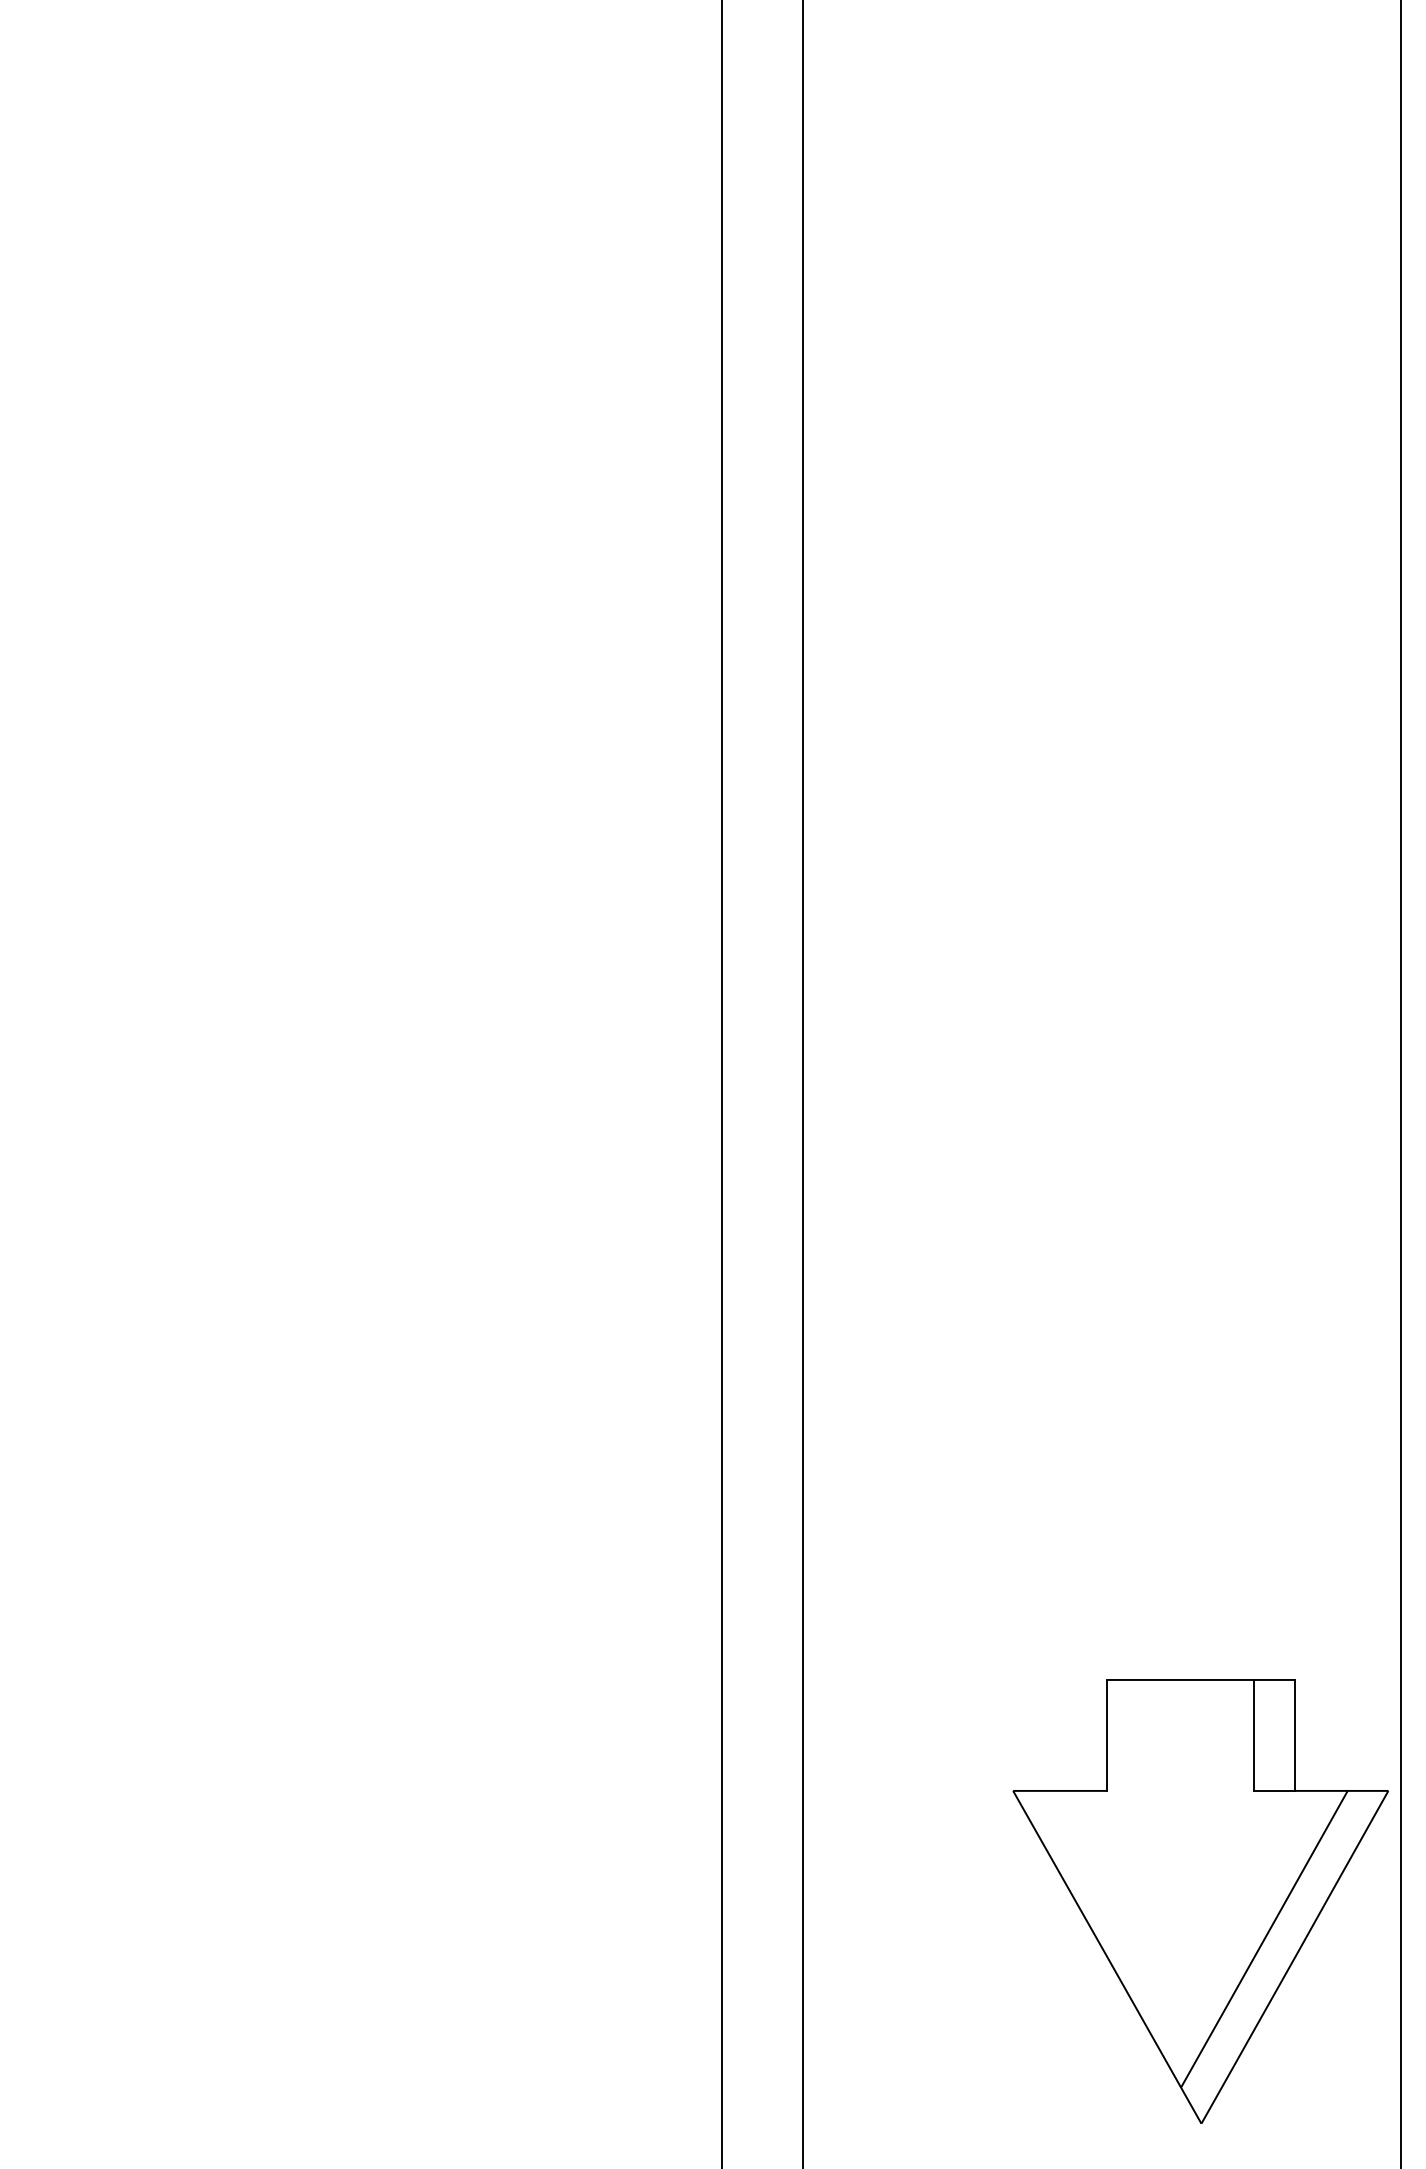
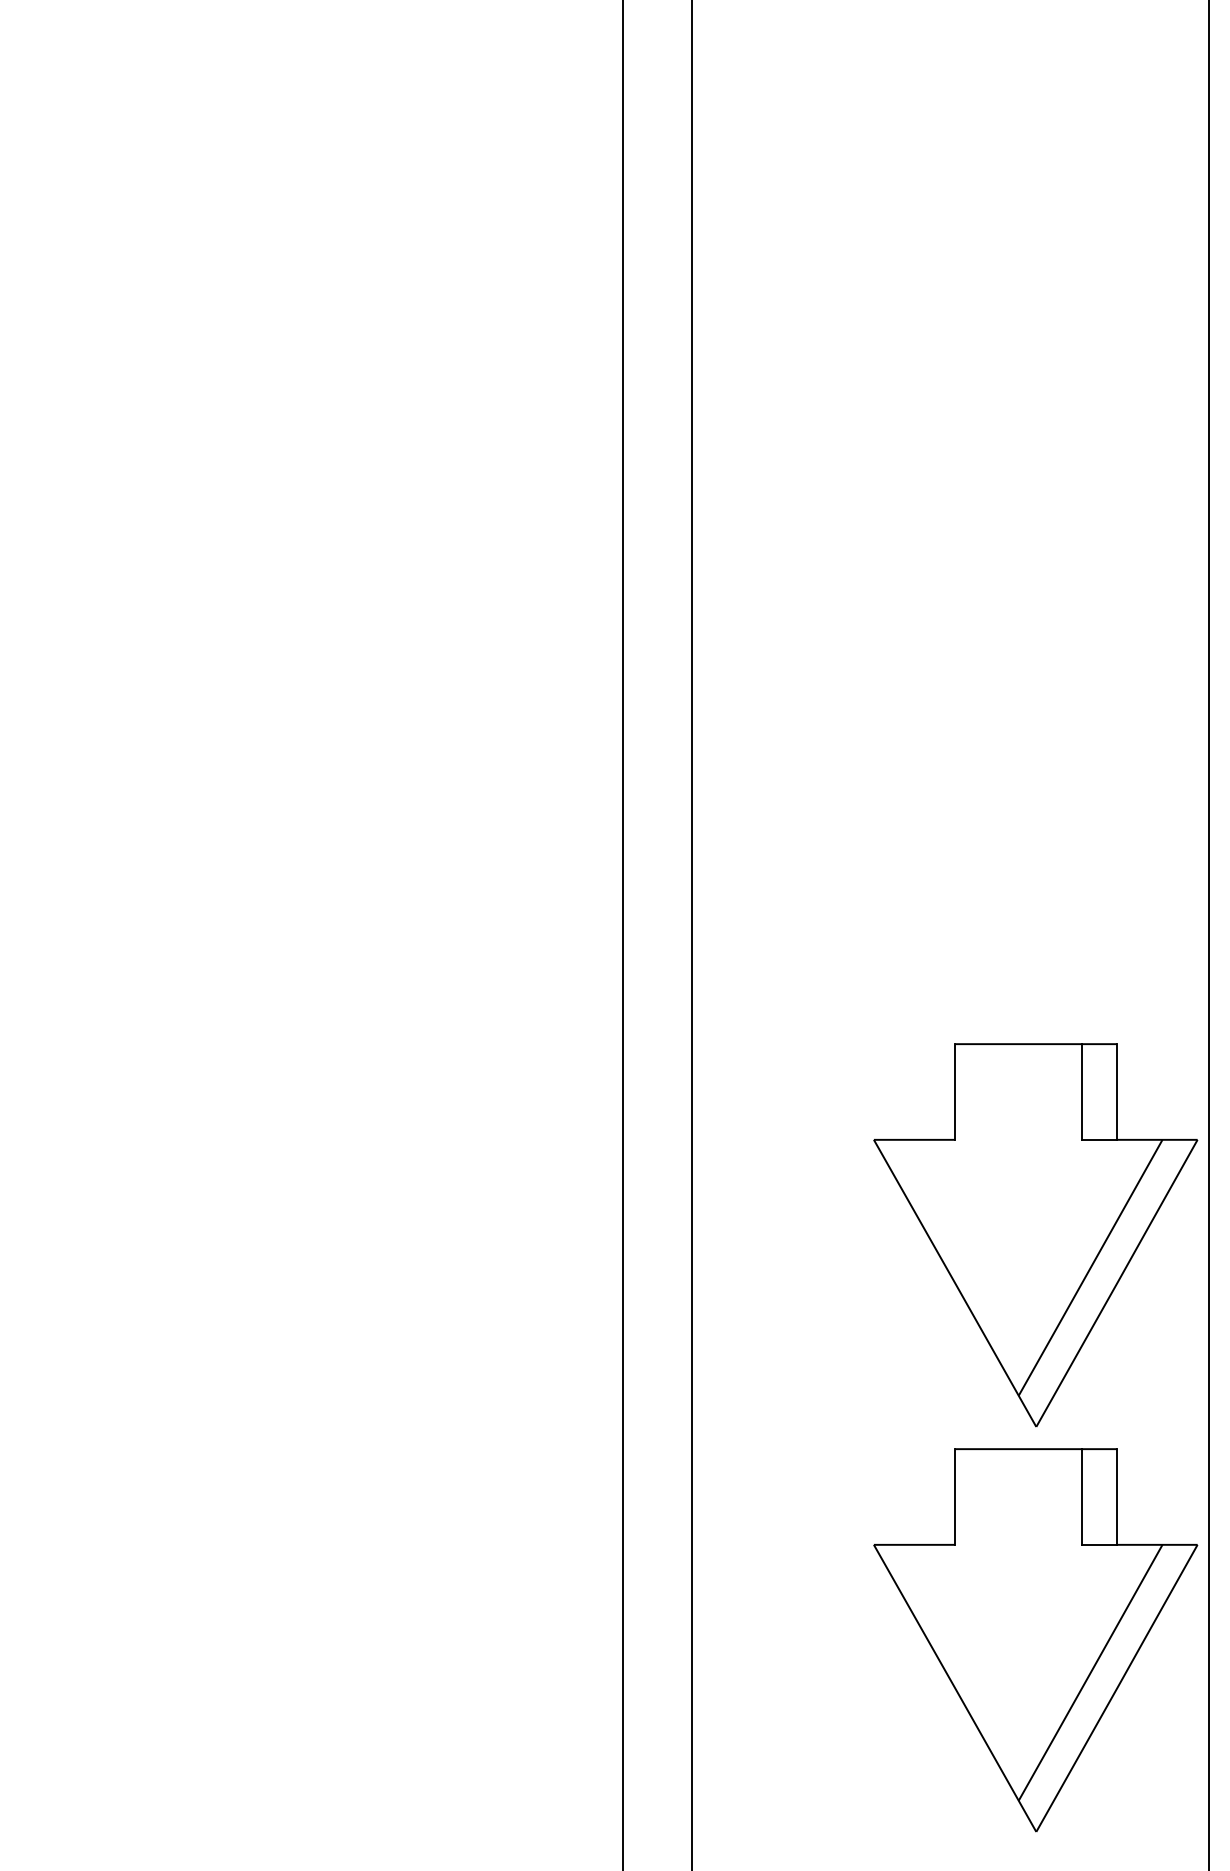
part: (1200, 1432) -> (1035, 1235), added

